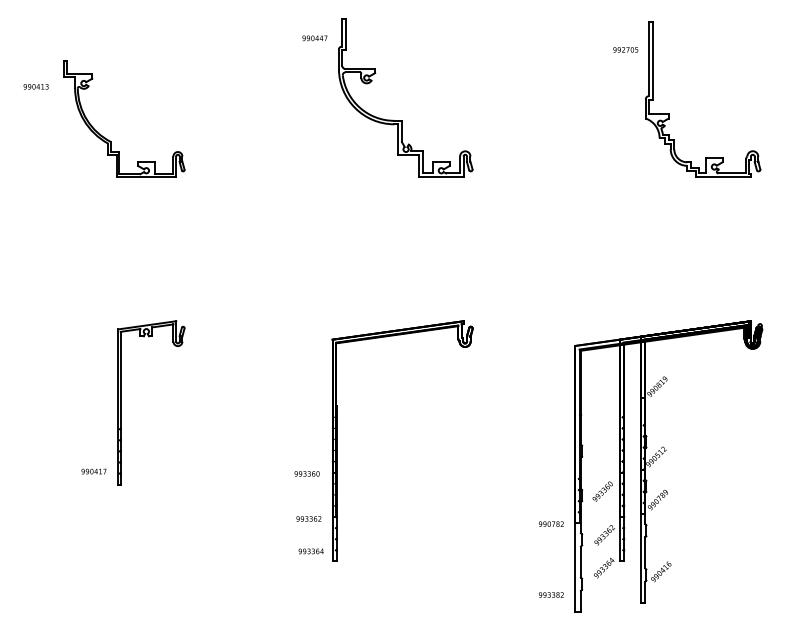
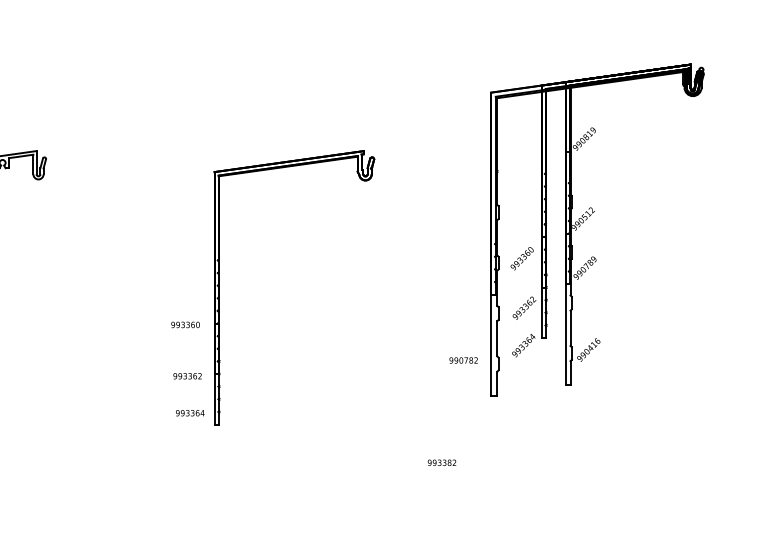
part: (659, 457) -> (586, 219), moved
text: (551, 523) -> (463, 359), moved
text: (551, 594) -> (442, 462), moved

